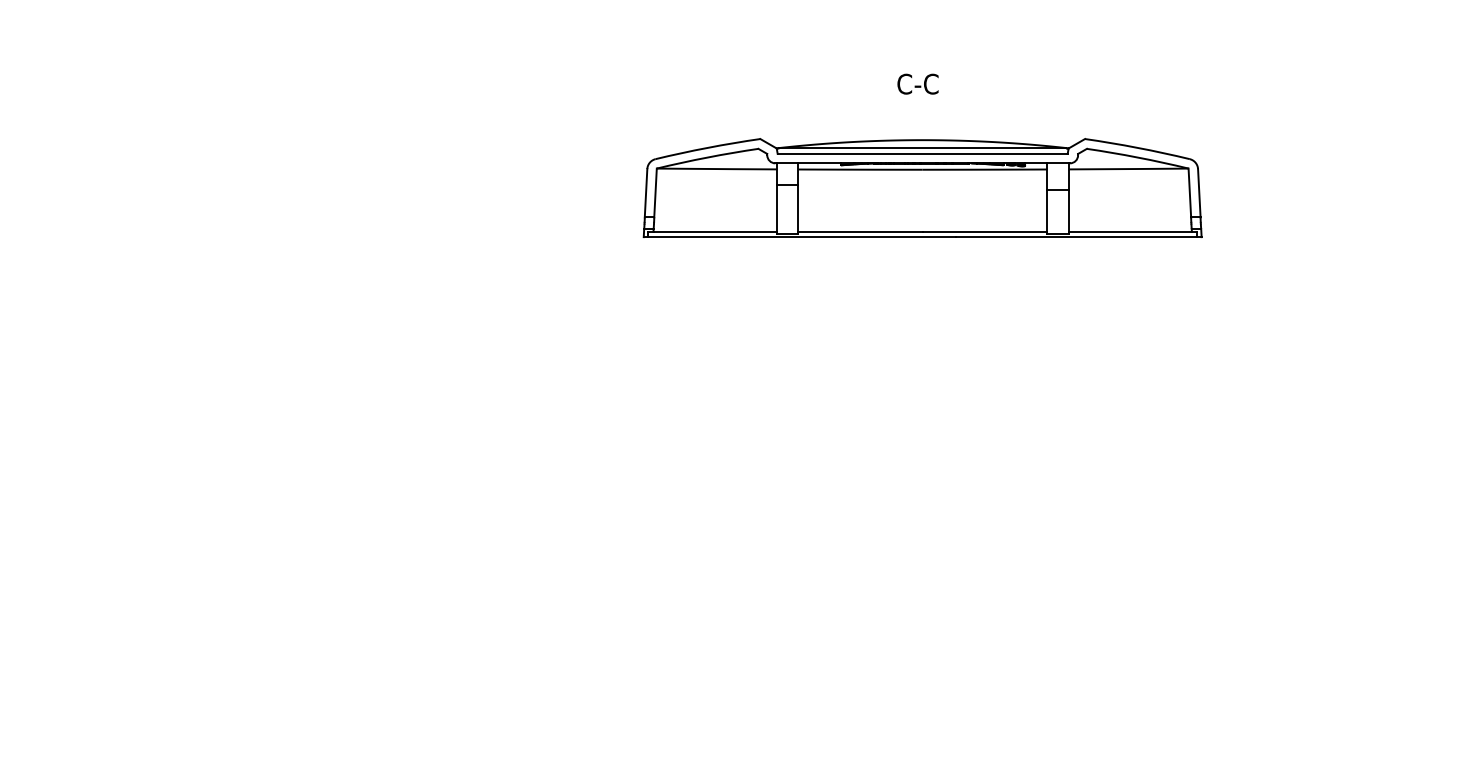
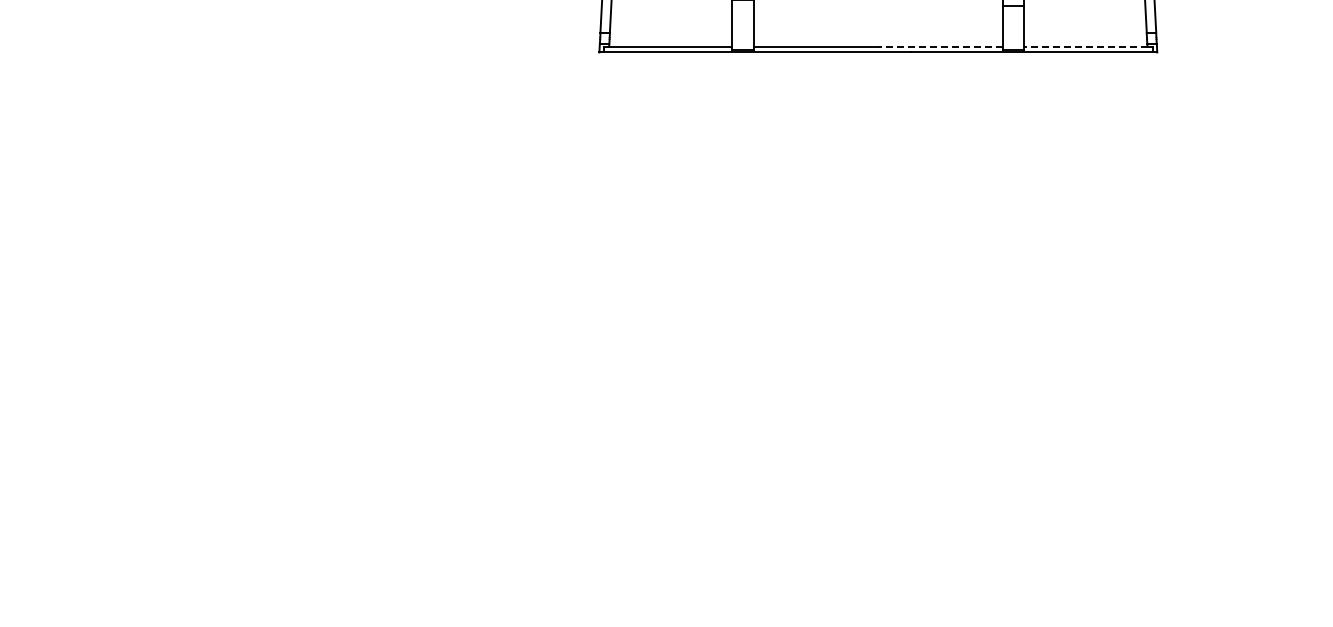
line: (984, 231) -> (940, 46), solid -> dashed
line: (1130, 231) -> (1086, 46), solid -> dashed

